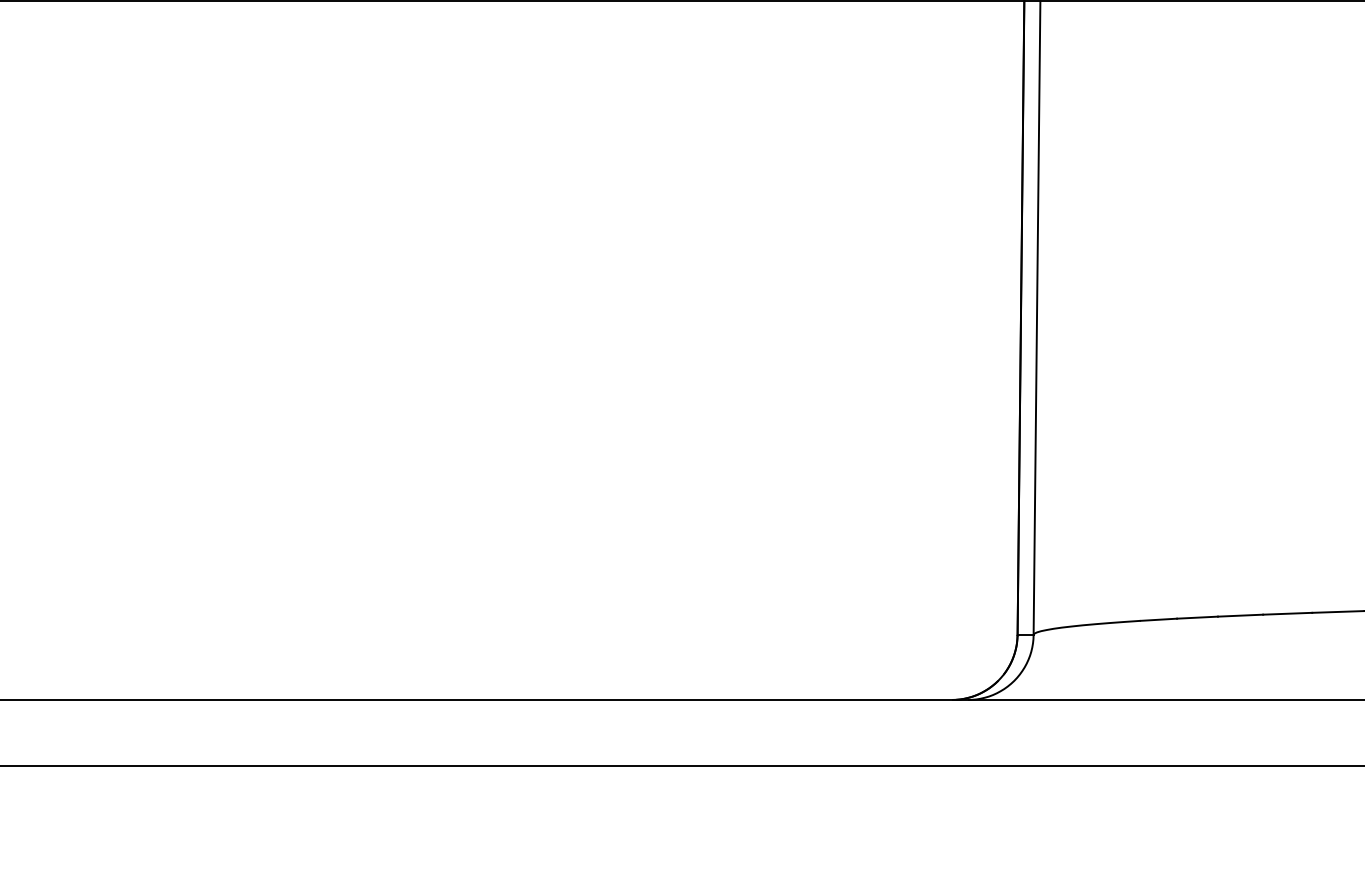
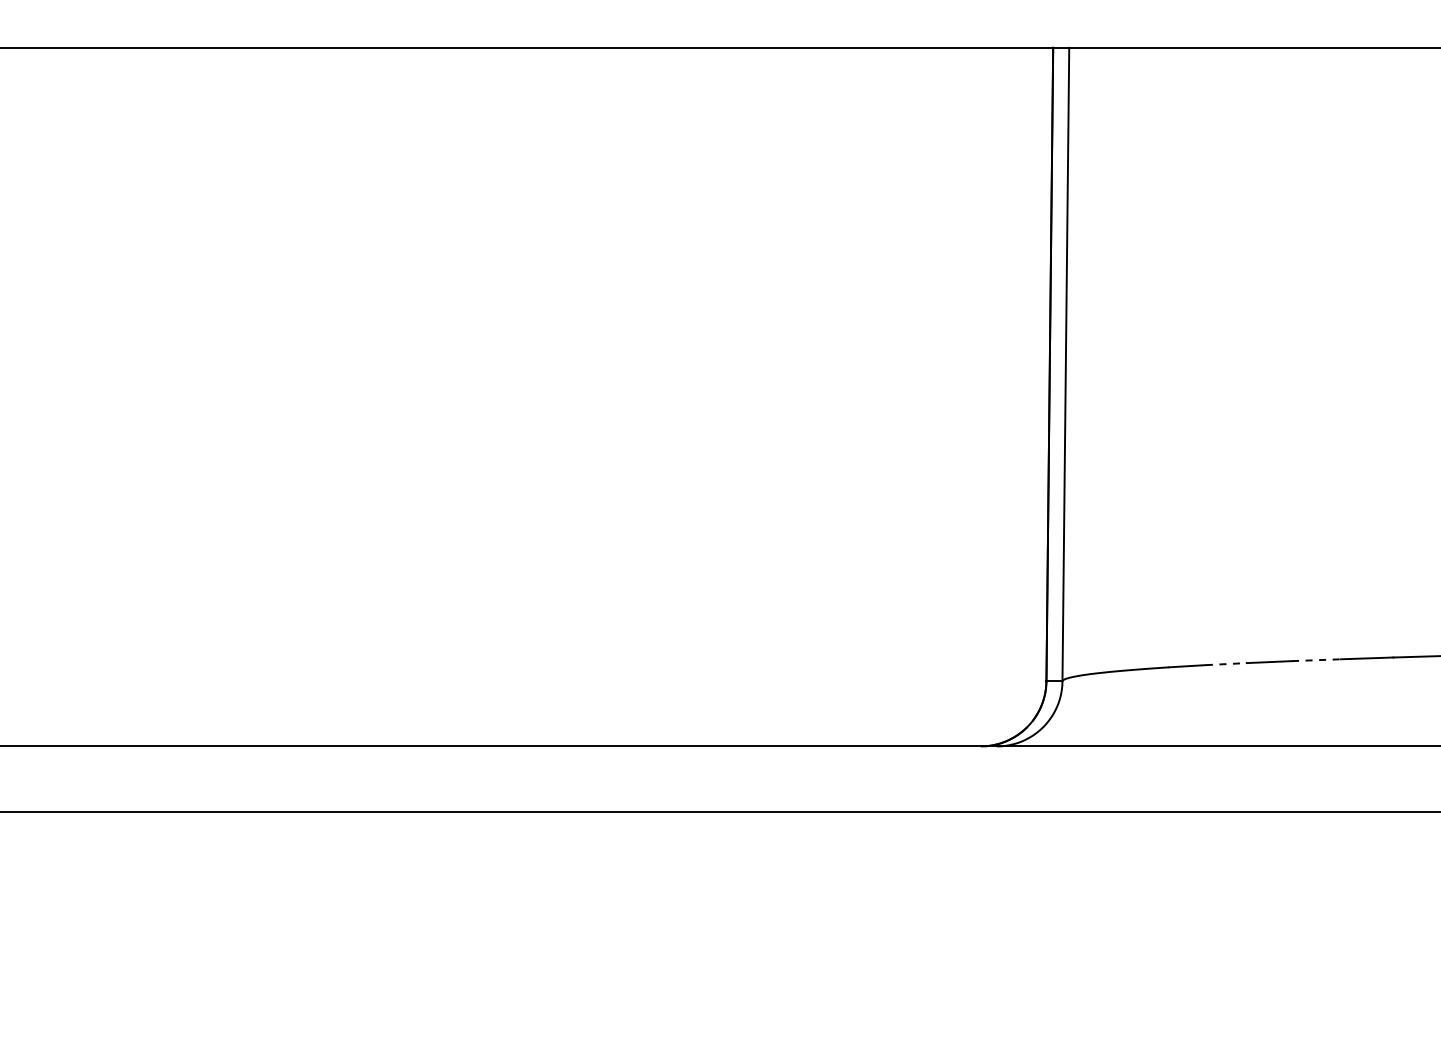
line: (1287, 614) -> (1316, 660), solid -> dashed
line: (1197, 618) -> (1226, 664), solid -> dashed

